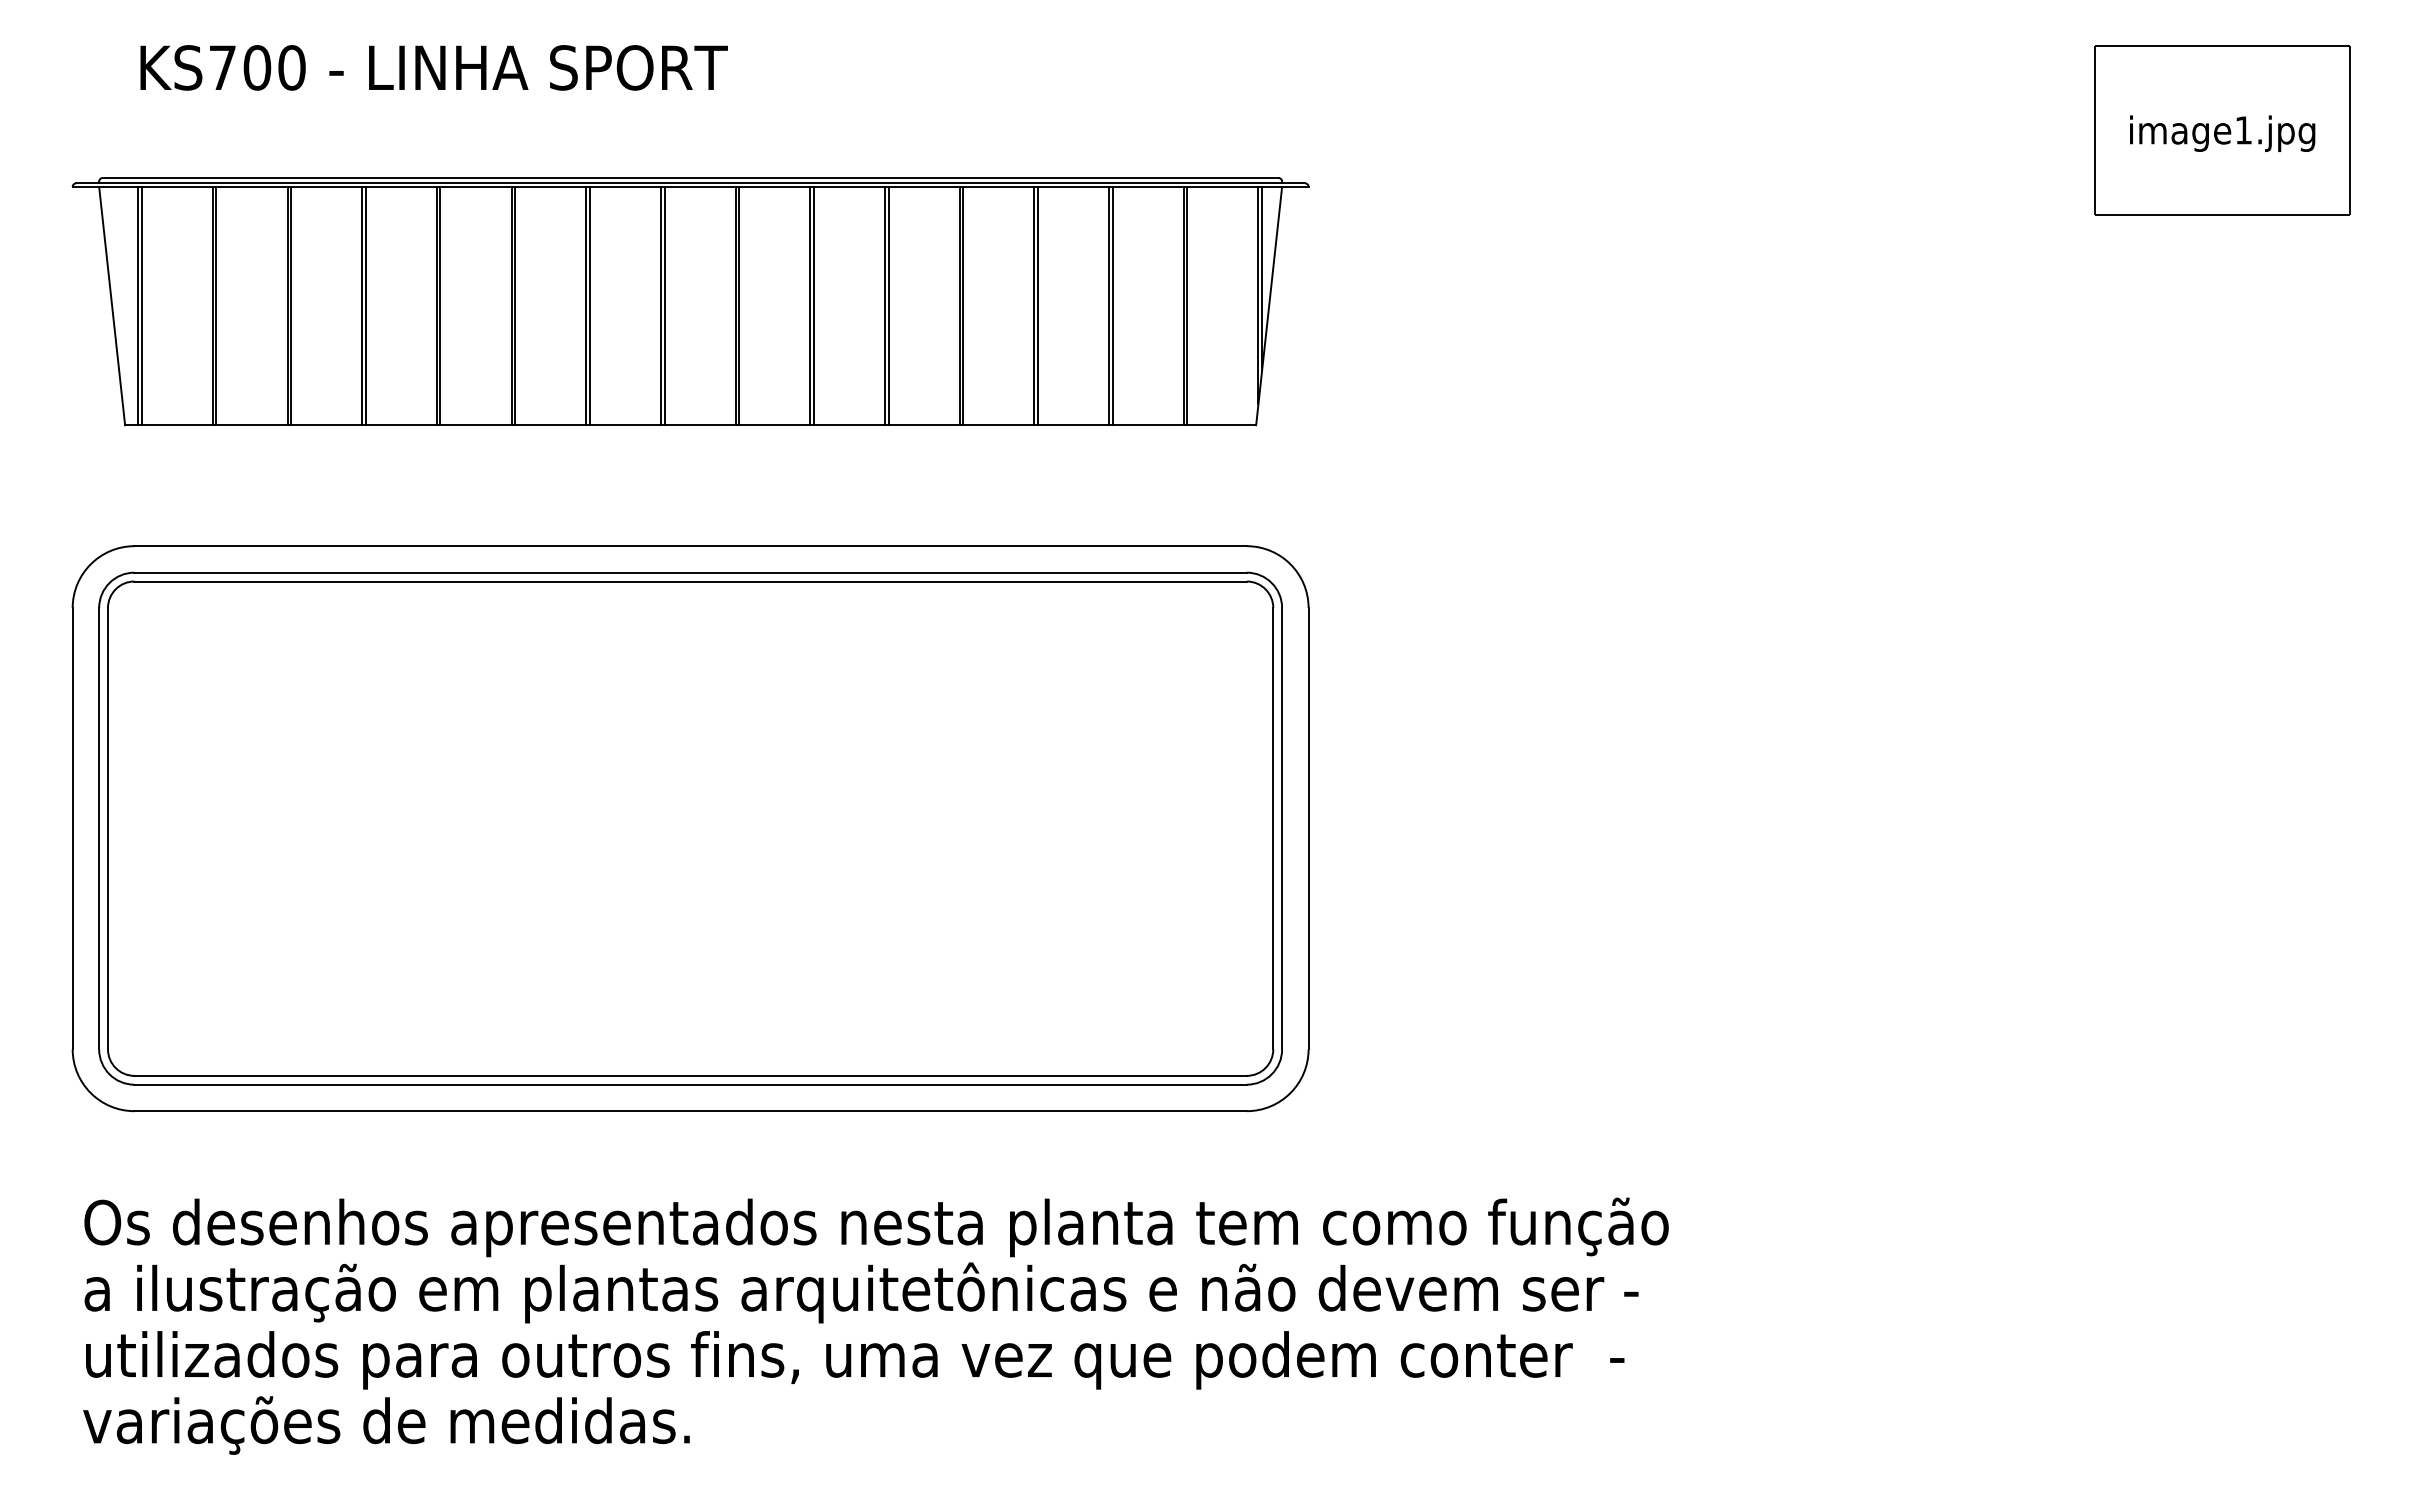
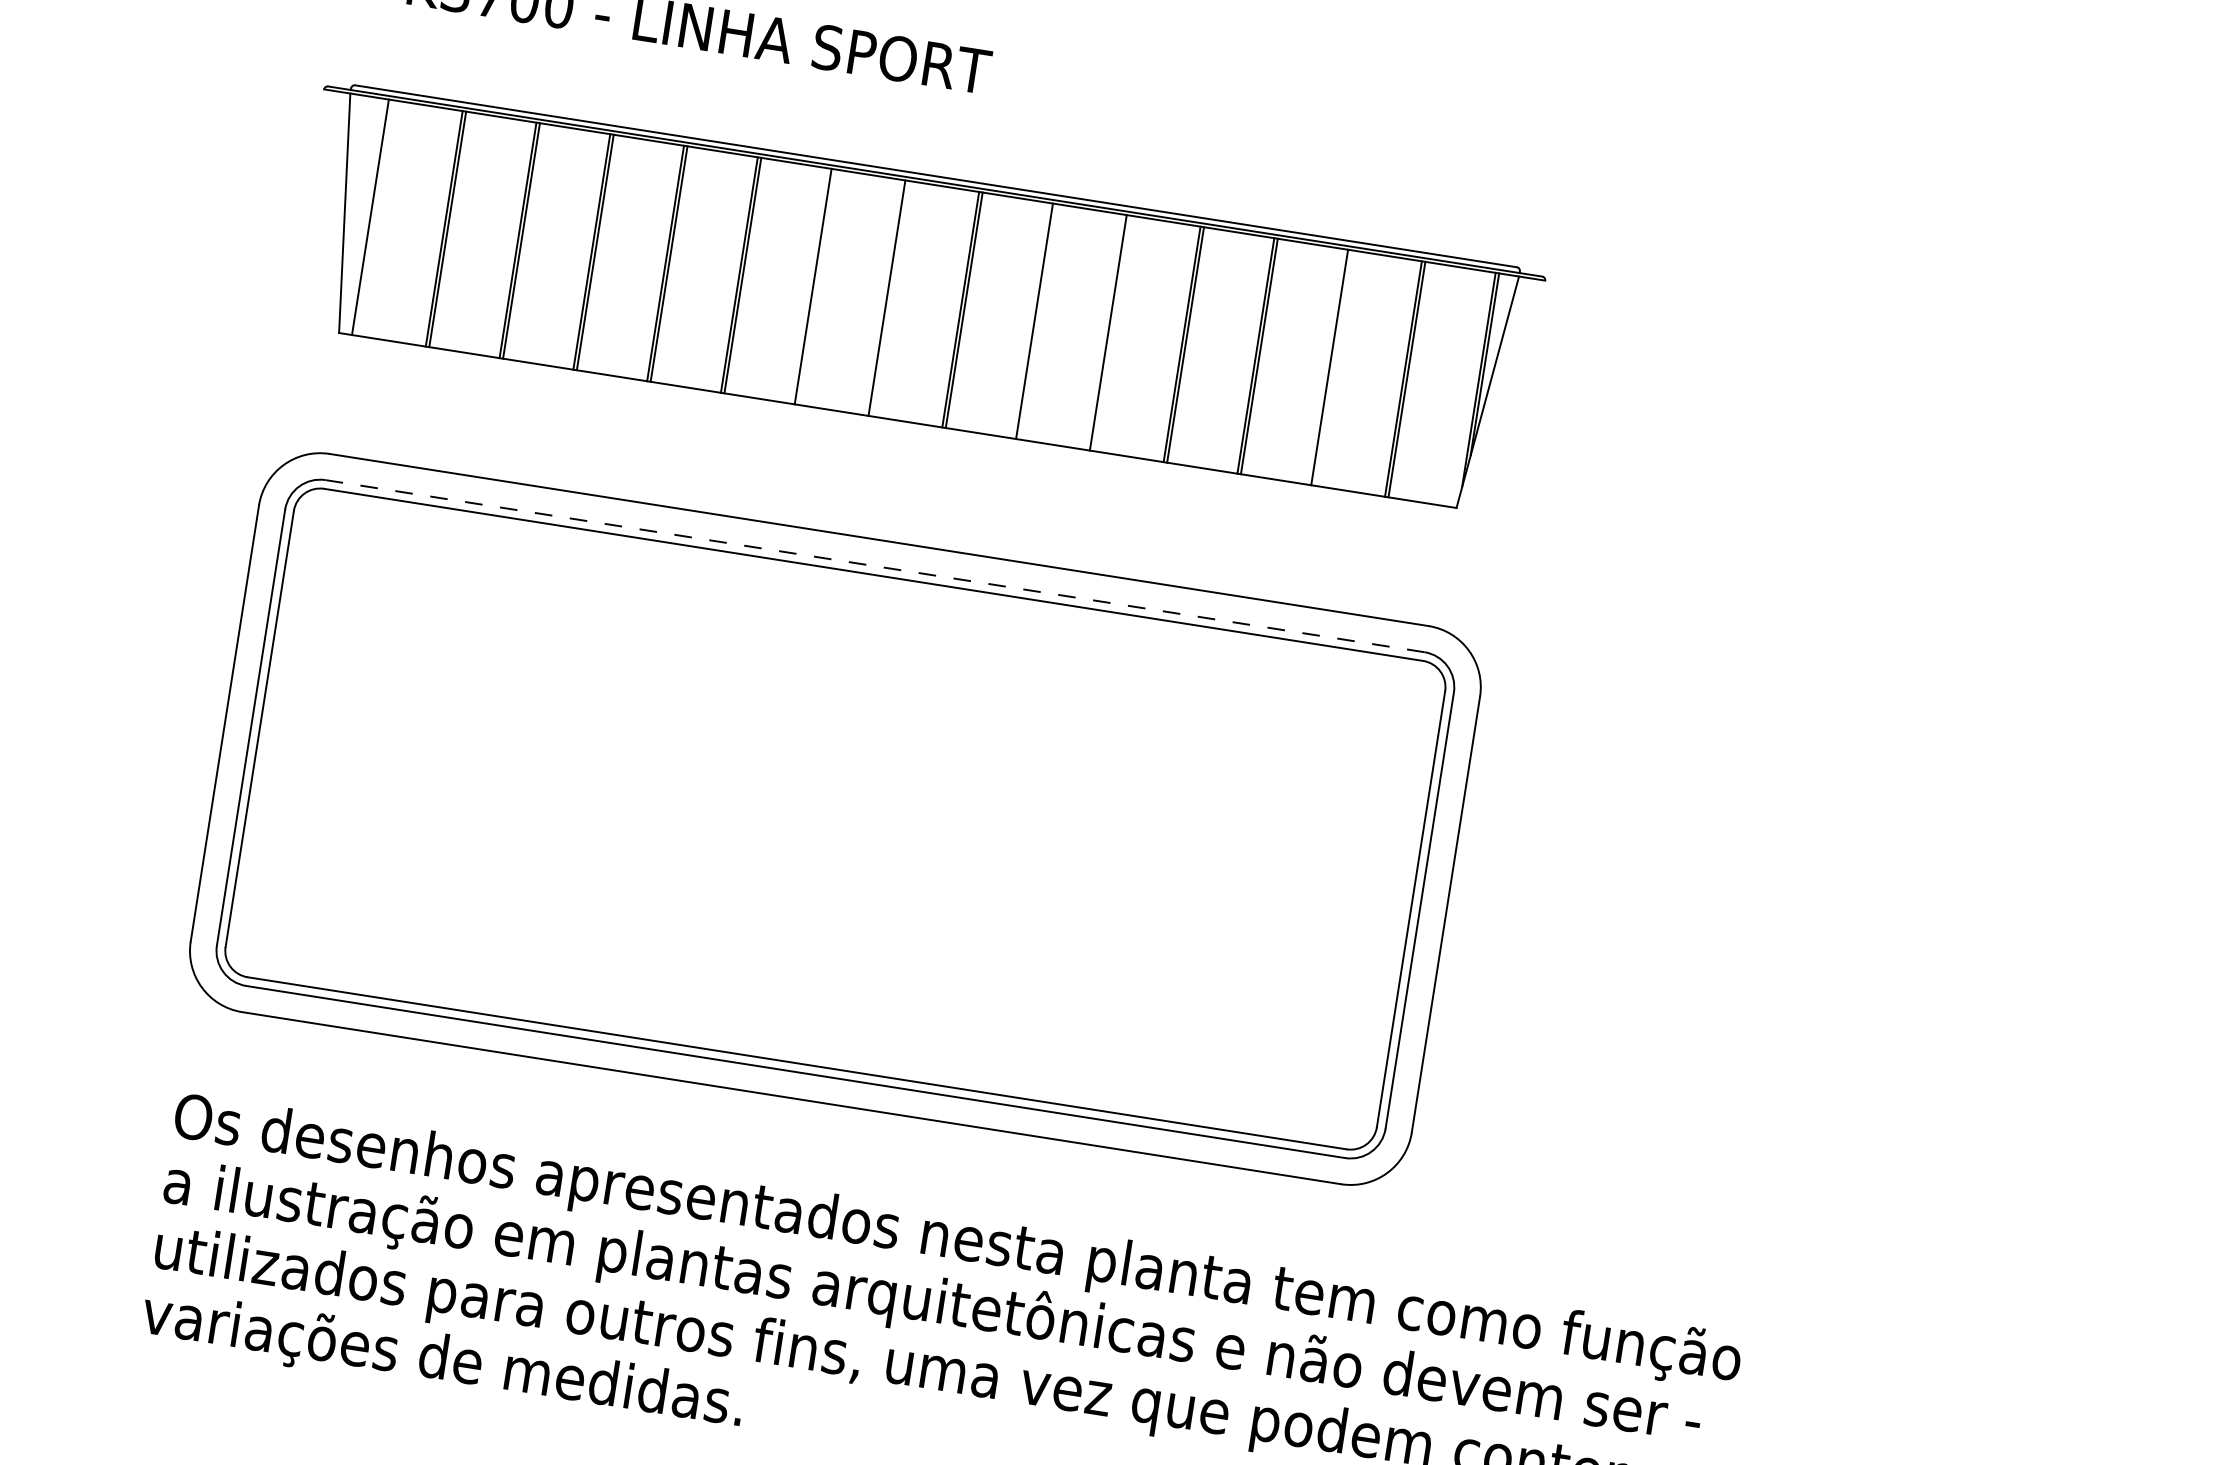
line: (141, 305) -> (373, 217), removed
line: (589, 305) -> (816, 286), removed
line: (664, 305) -> (890, 298), removed
line: (813, 305) -> (1037, 321), removed
line: (888, 305) -> (1111, 332), removed
line: (1112, 305) -> (1333, 367), removed
line: (690, 572) -> (874, 565), solid -> dashed

